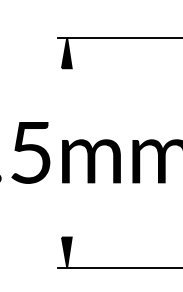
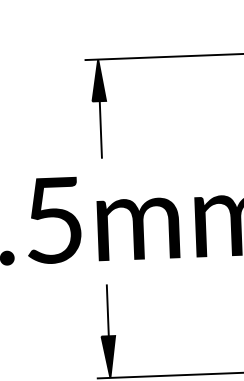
line: (67, 88) -> (101, 129), added
line: (67, 218) -> (108, 309), added

